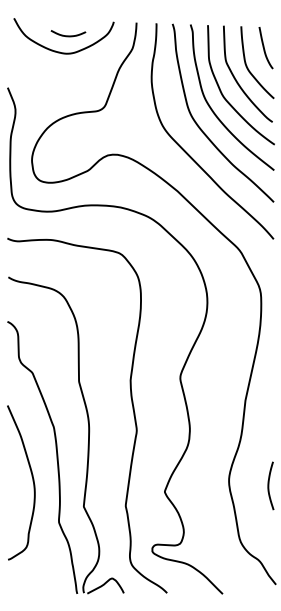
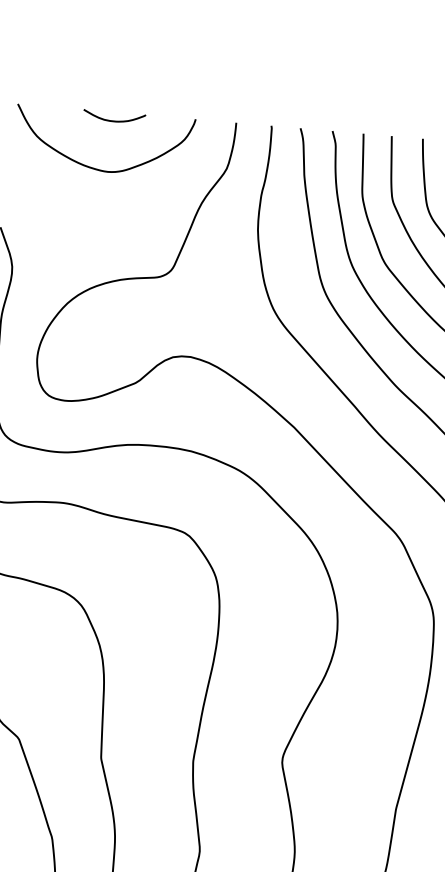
curve: (68, 35) -> (114, 119), moved

